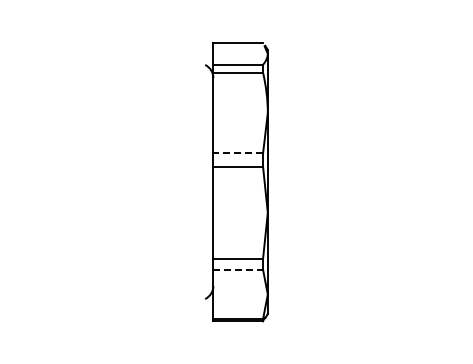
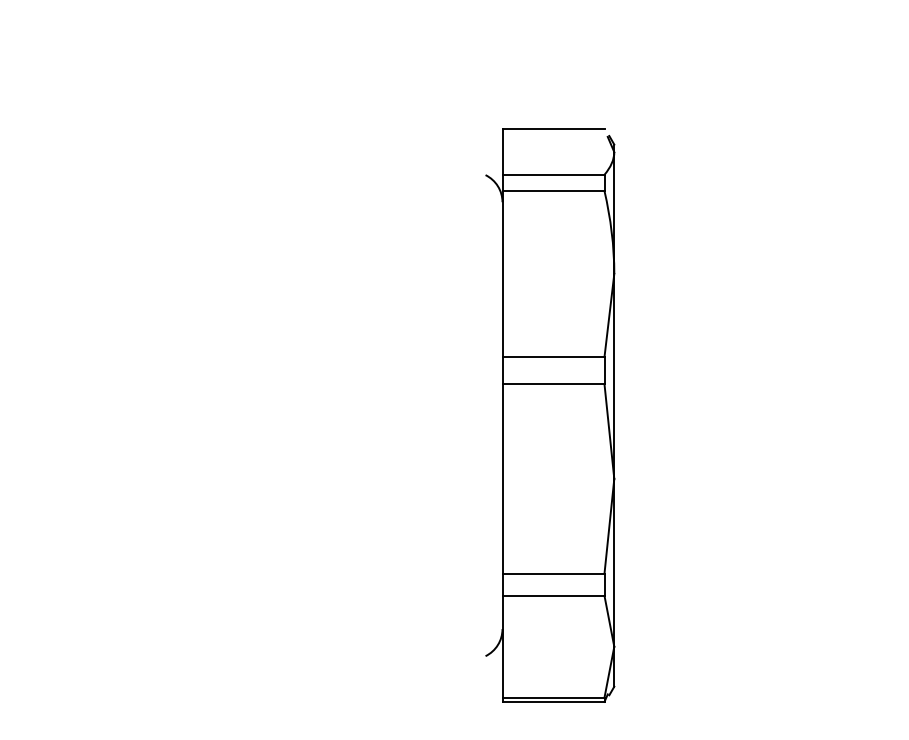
line: (238, 153) -> (554, 357), dashed -> solid
line: (238, 269) -> (554, 595), dashed -> solid

